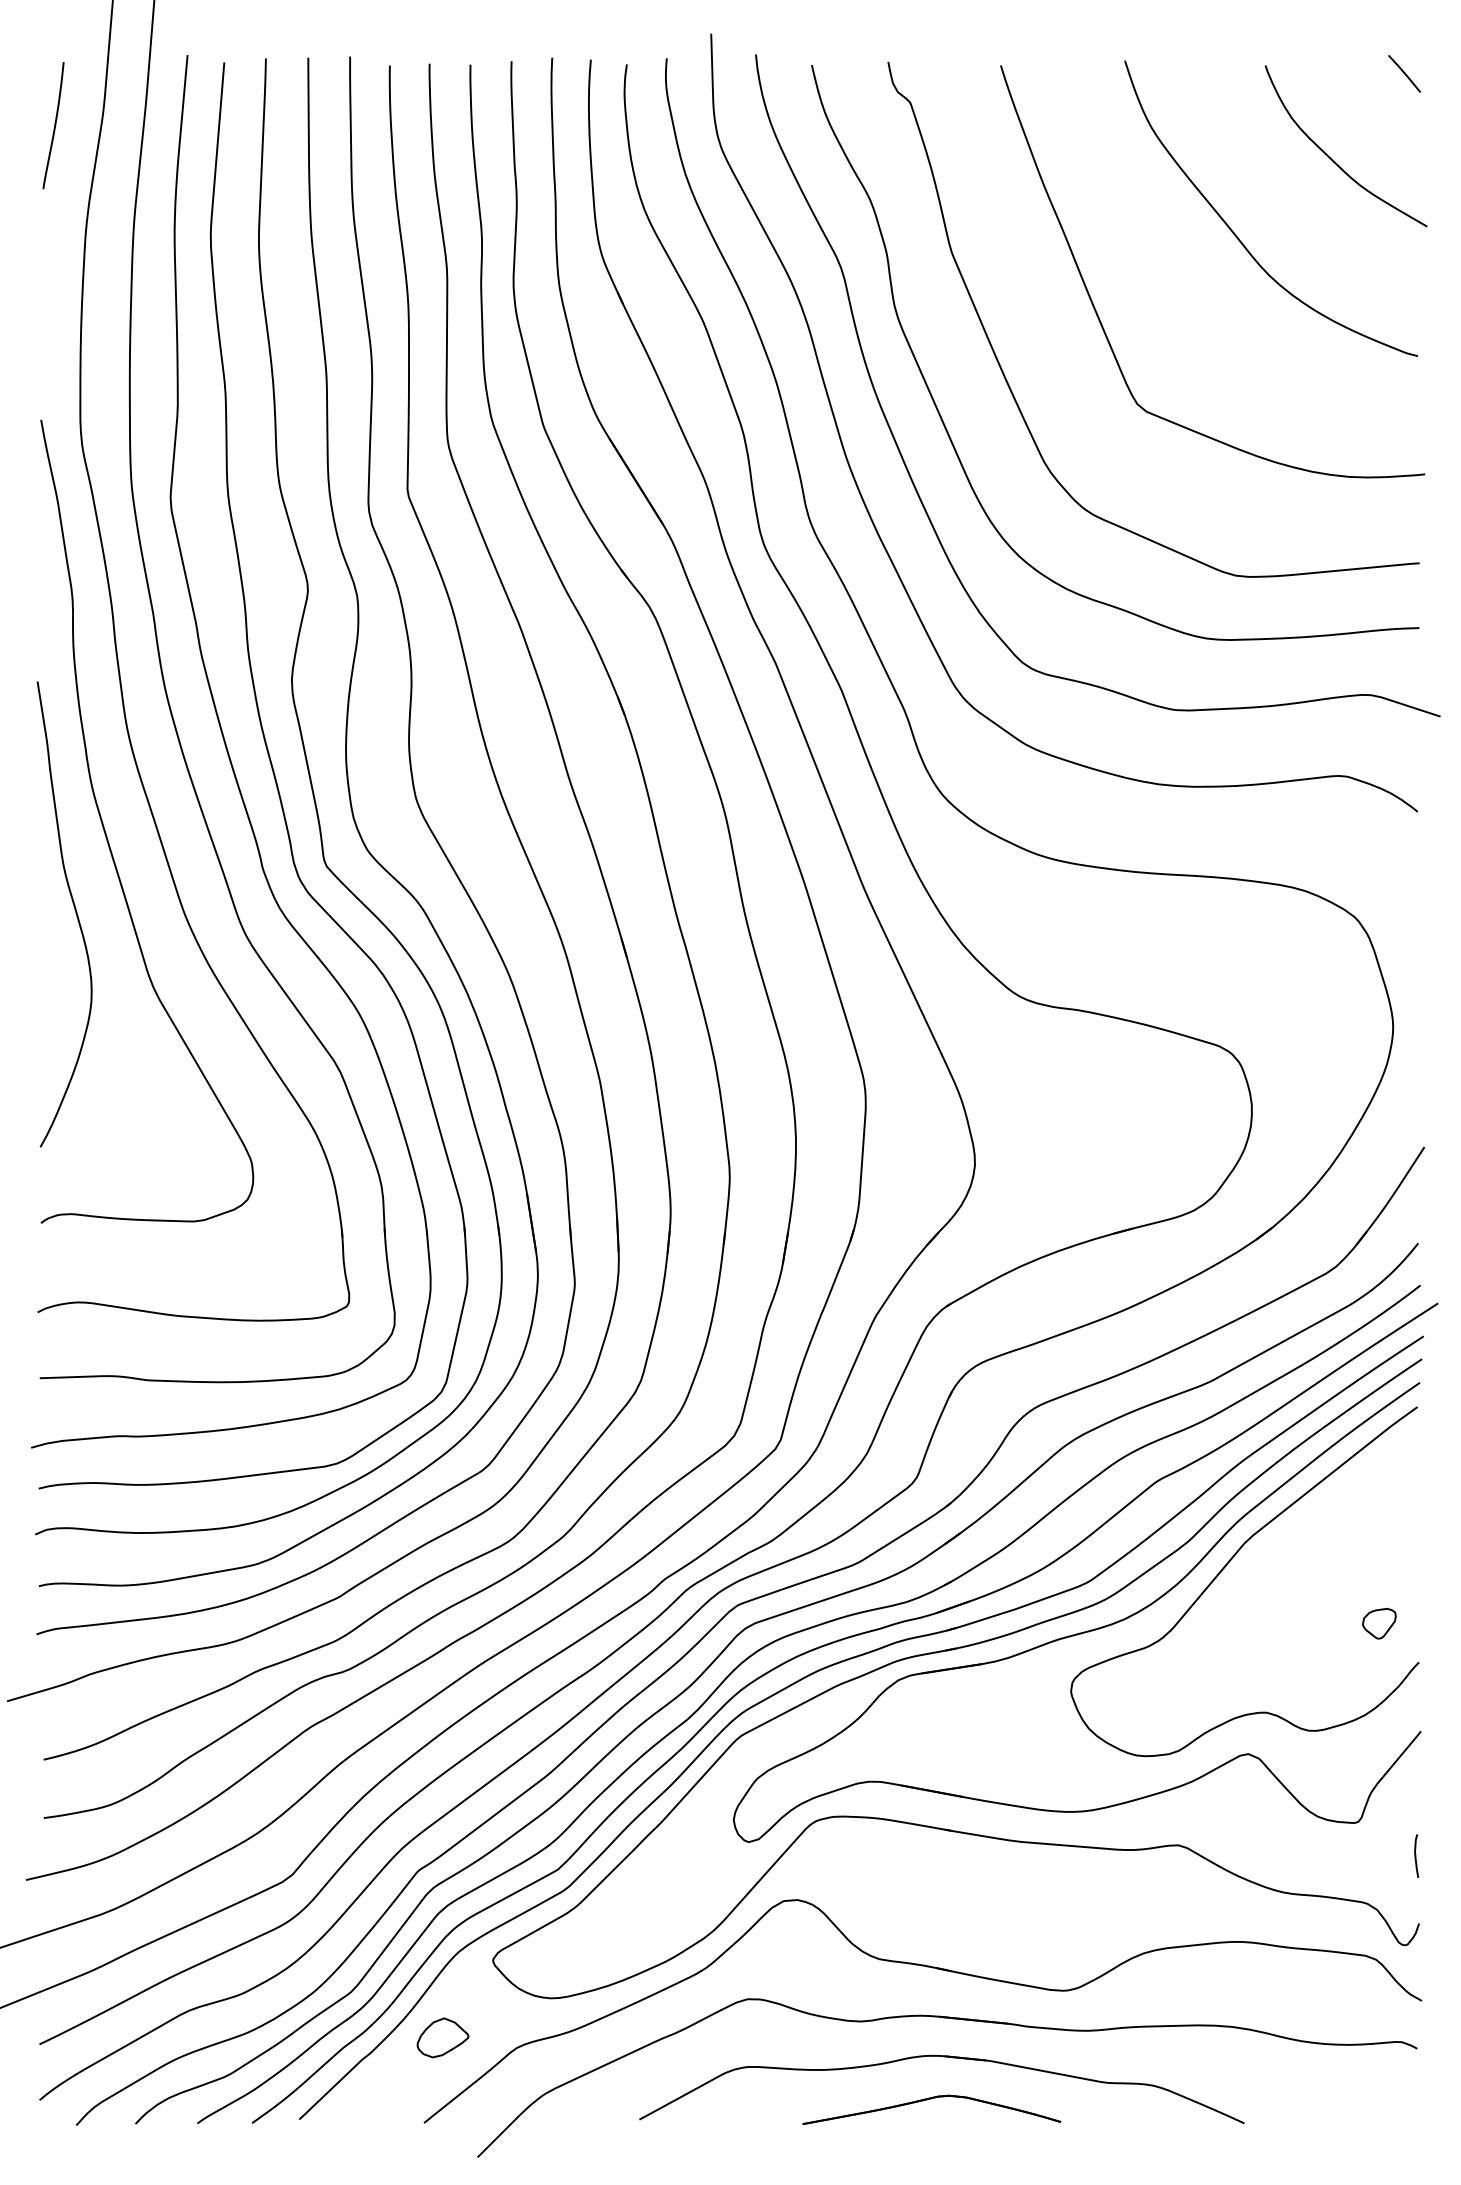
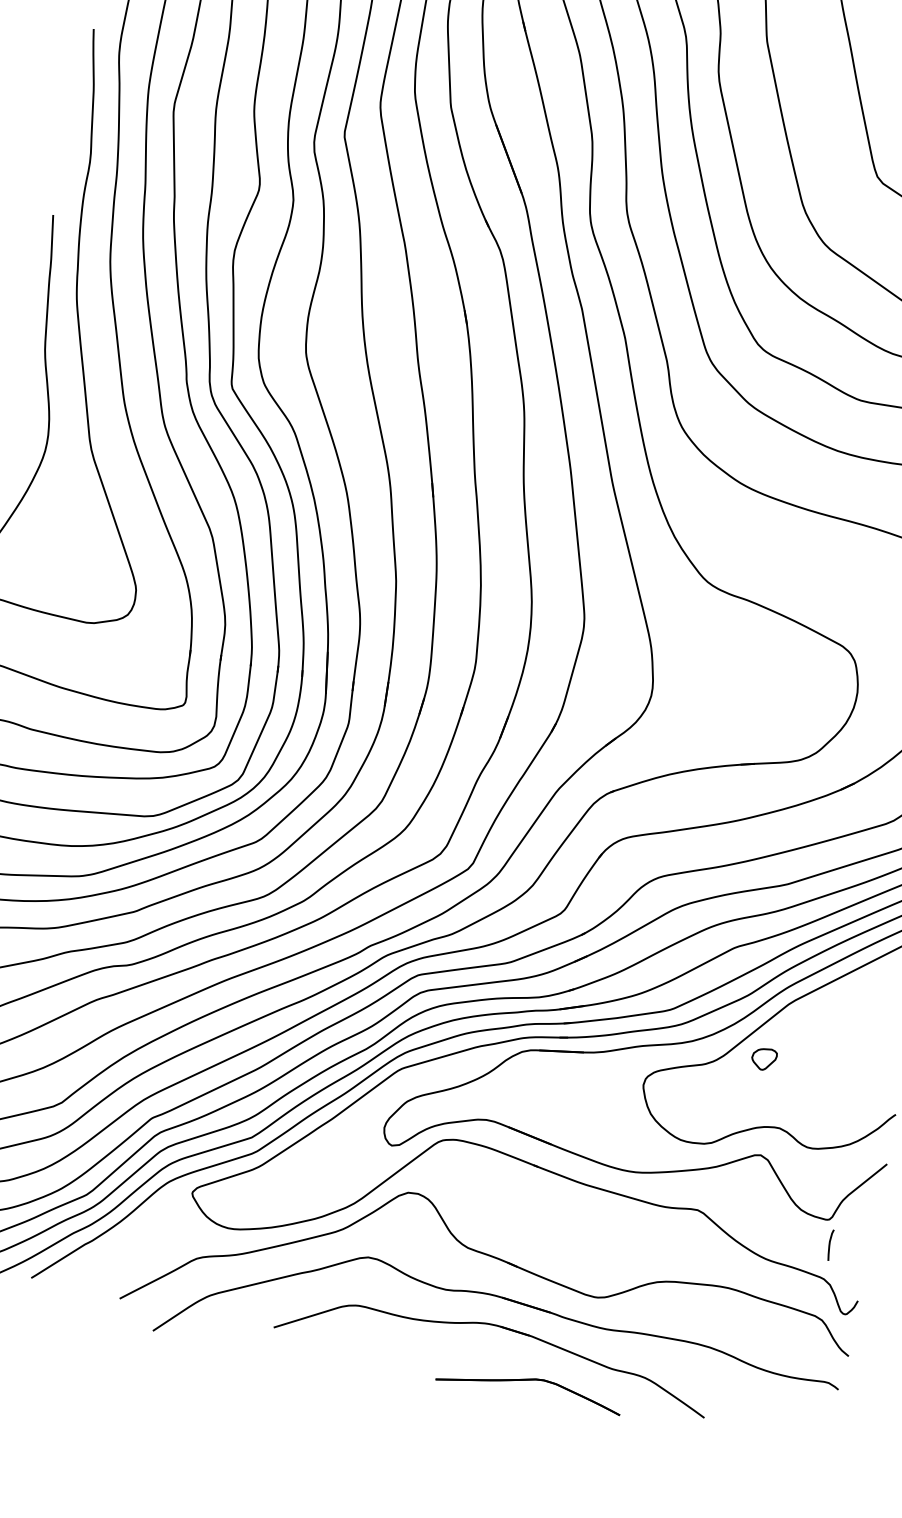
part: (1379, 1623) -> (764, 1059), moved
curve: (1416, 1855) -> (830, 1244), moved
part: (442, 2037) -> (145, 1240), removed
part: (927, 2100) -> (527, 1380), moved

